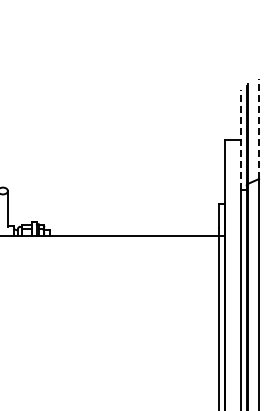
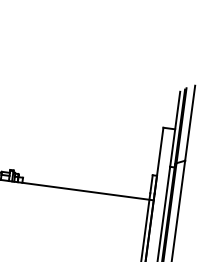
line: (259, 129) -> (190, 123), dashed -> solid
line: (240, 139) -> (175, 129), dashed -> solid

